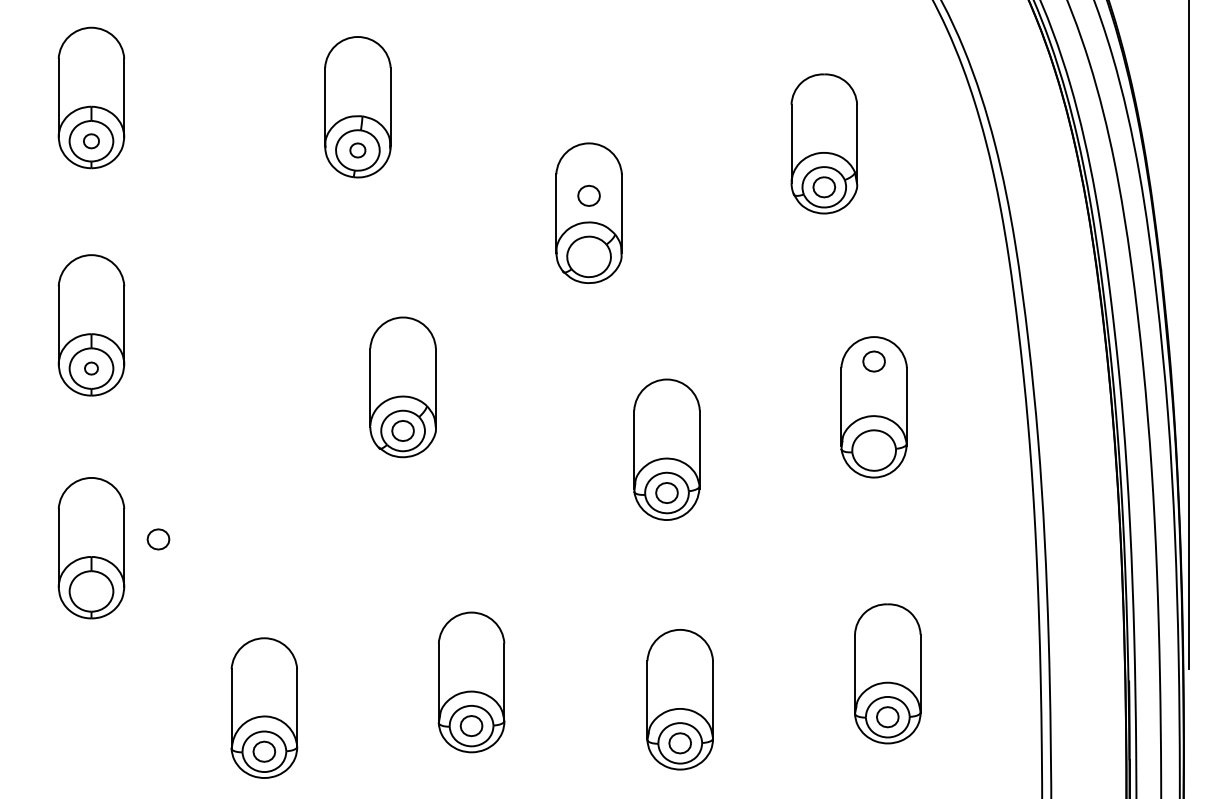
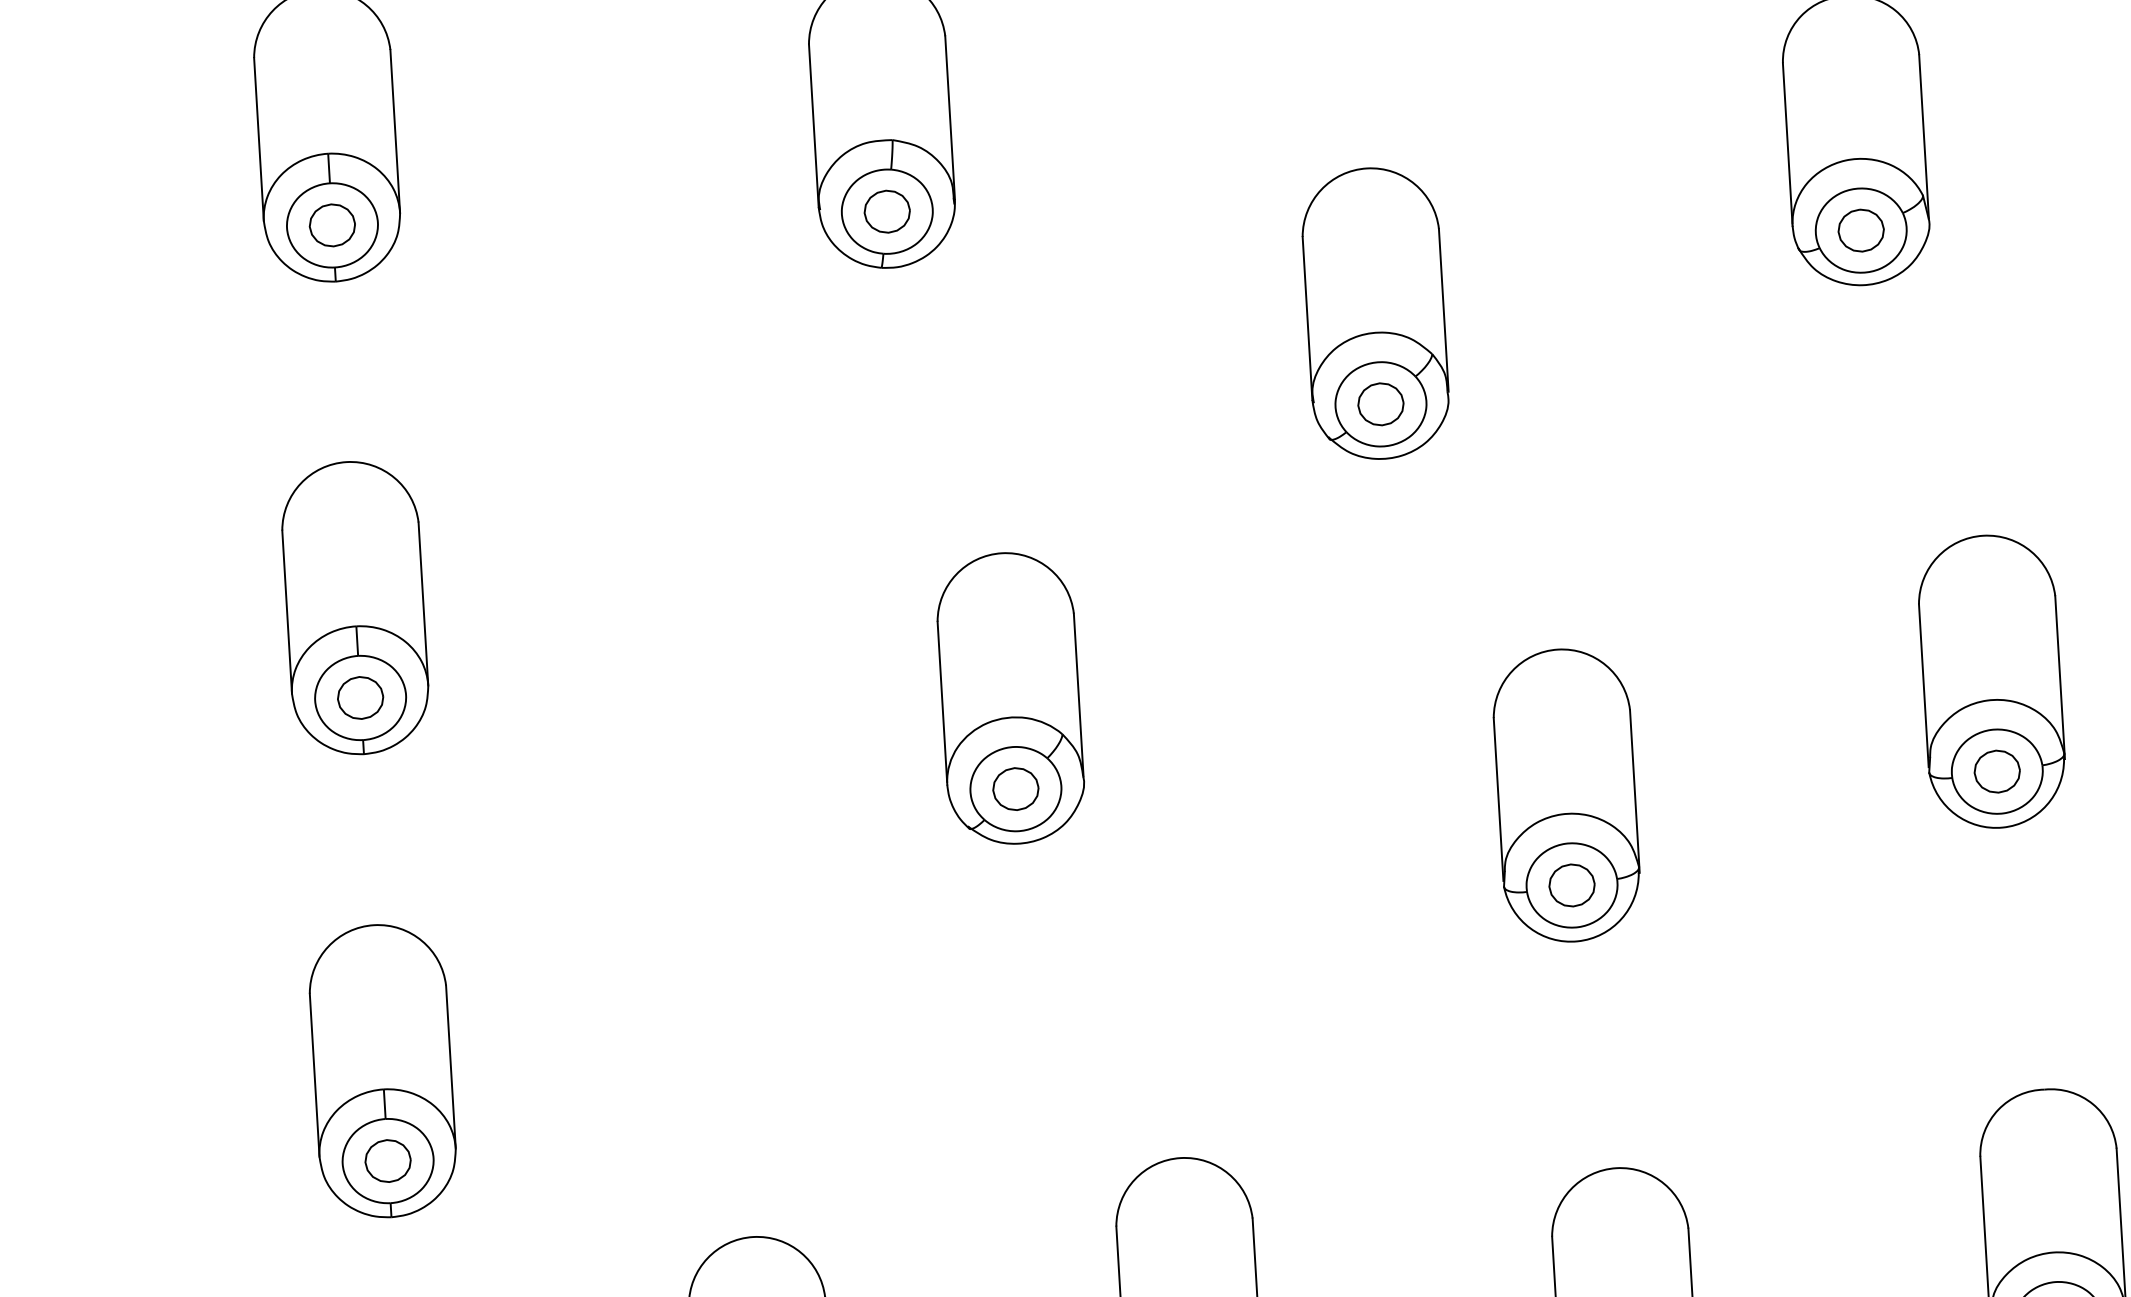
part: (91, 141) -> (332, 225), size x1.43
part: (357, 150) -> (886, 211), size x1.43
part: (588, 195) -> (1379, 403), moved
part: (873, 361) -> (1995, 771), moved
part: (91, 368) -> (360, 697), size x1.67
part: (158, 539) -> (388, 1161), moved

